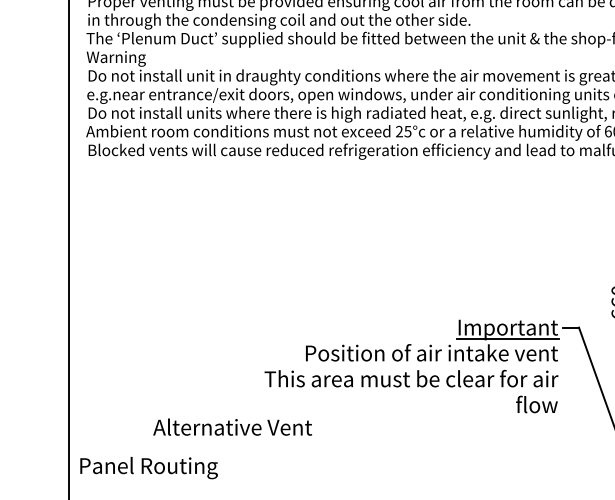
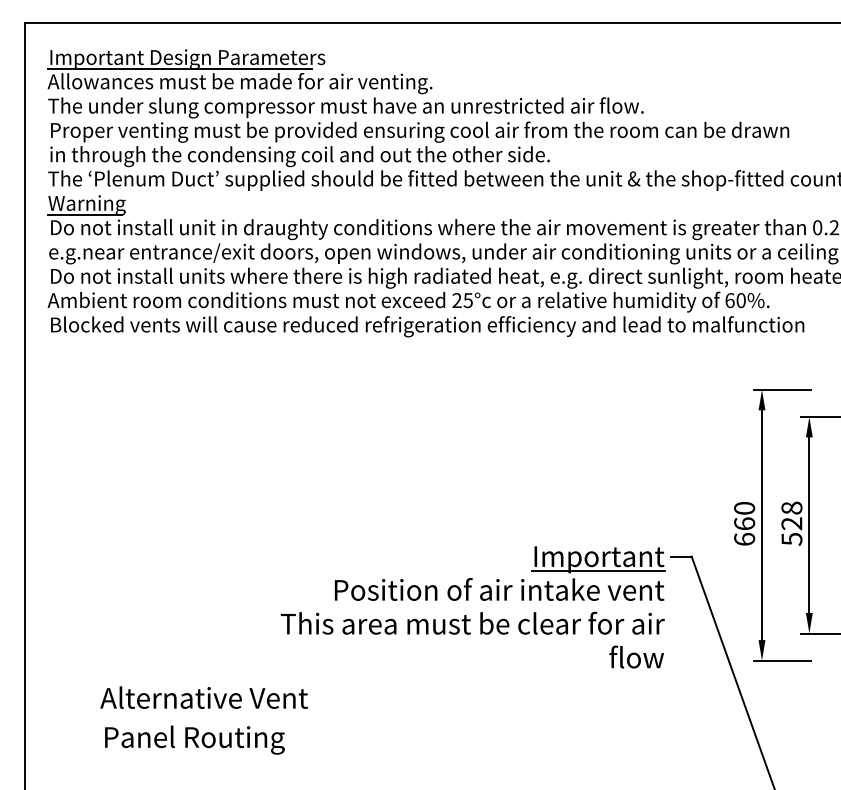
line: (114, 65) -> (84, 214), added
text: (232, 427) -> (203, 697), moved
text: (148, 467) -> (194, 739), moved

